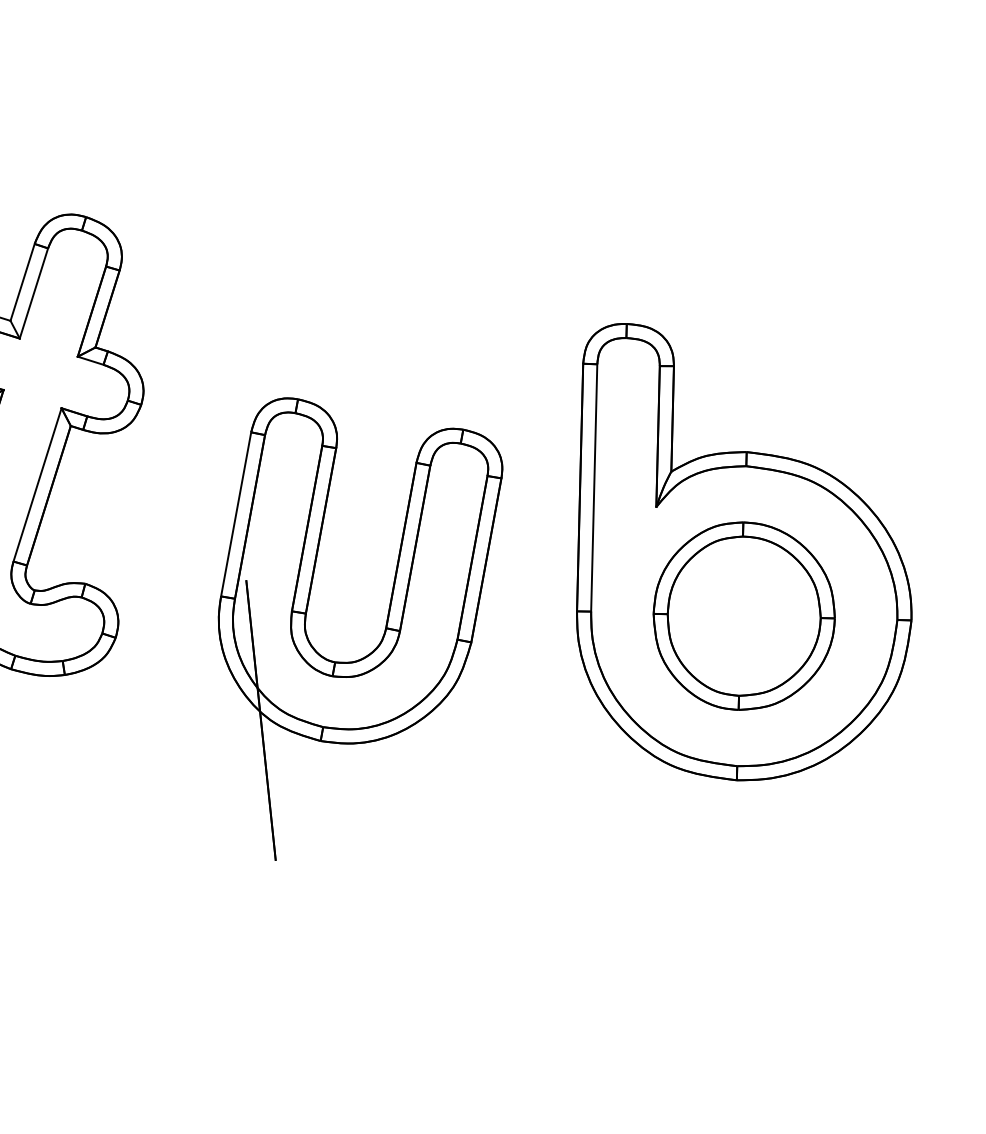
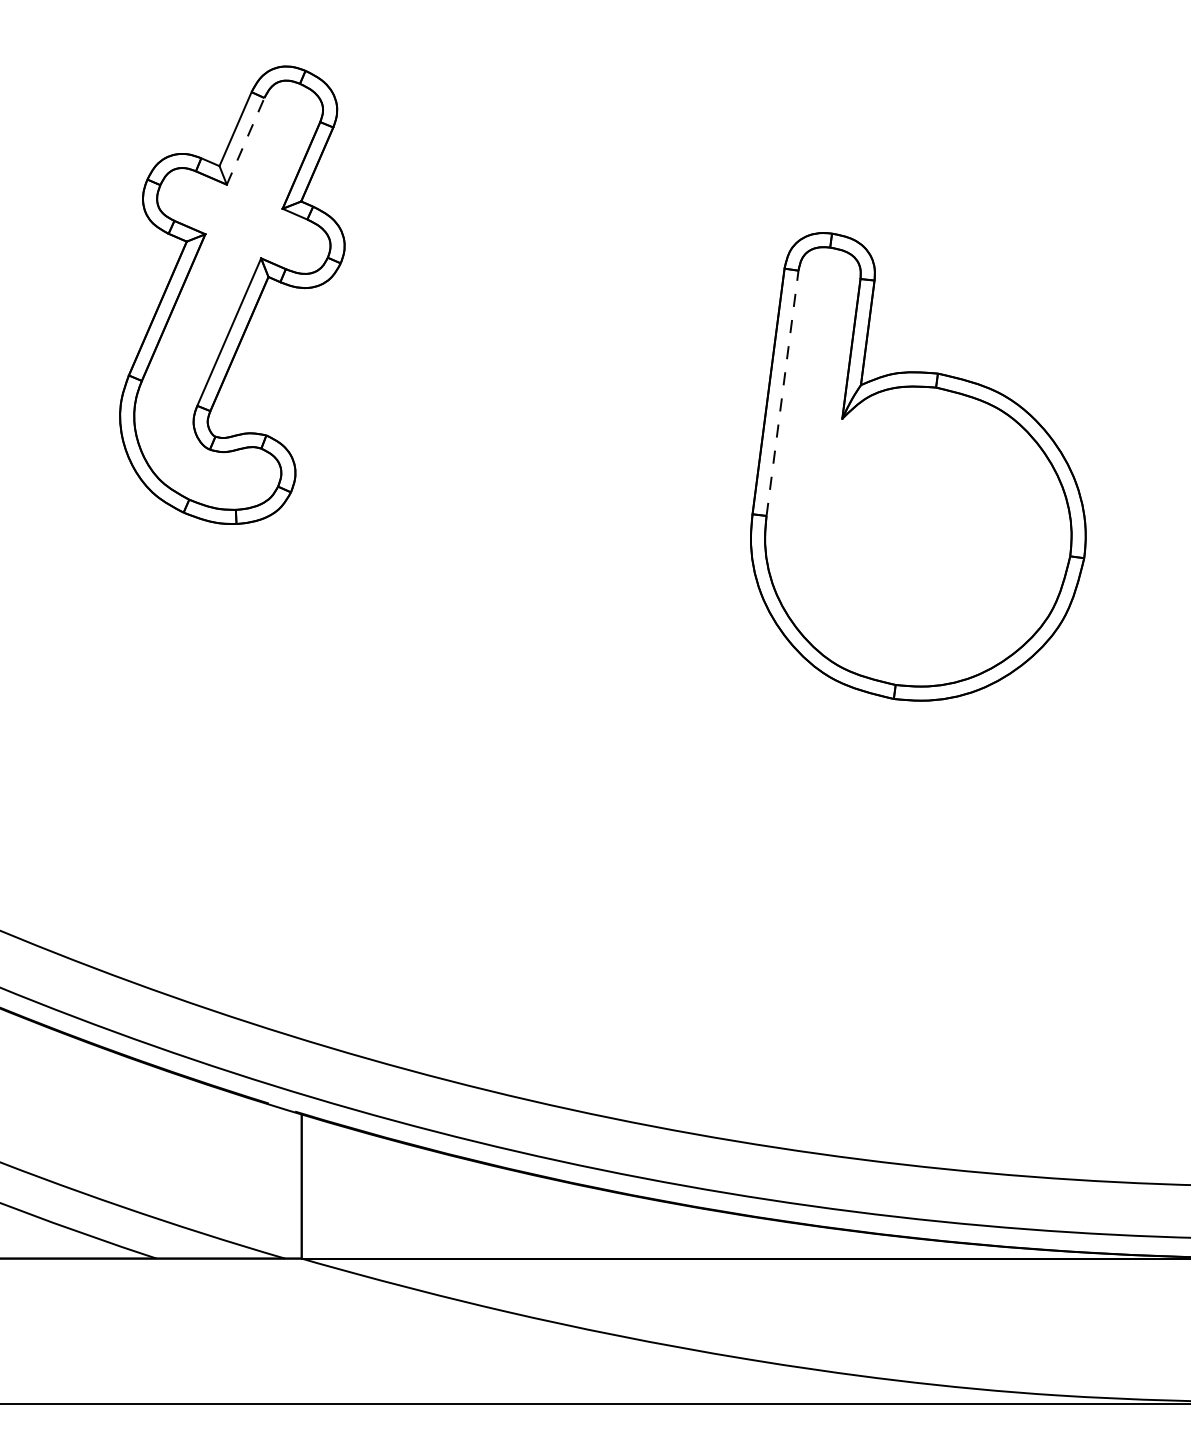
line: (33, 292) -> (245, 140), solid -> dashed
line: (594, 488) -> (782, 393), solid -> dashed
part: (744, 615) -> (918, 535), removed
part: (386, 621) -> (561, 504), removed

